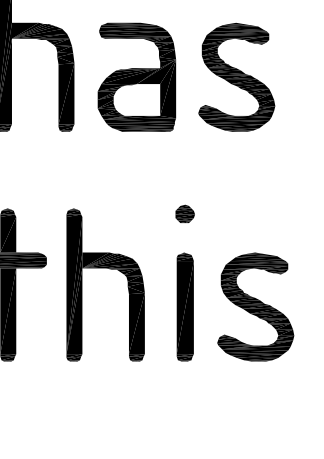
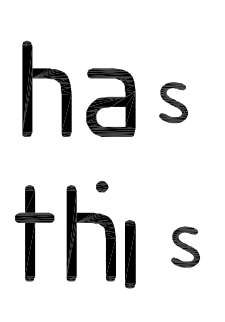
part: (236, 77) -> (173, 102), size x0.6
part: (185, 213) -> (102, 186), moved
part: (255, 306) -> (185, 246), size x0.6
part: (185, 307) -> (130, 254), moved

